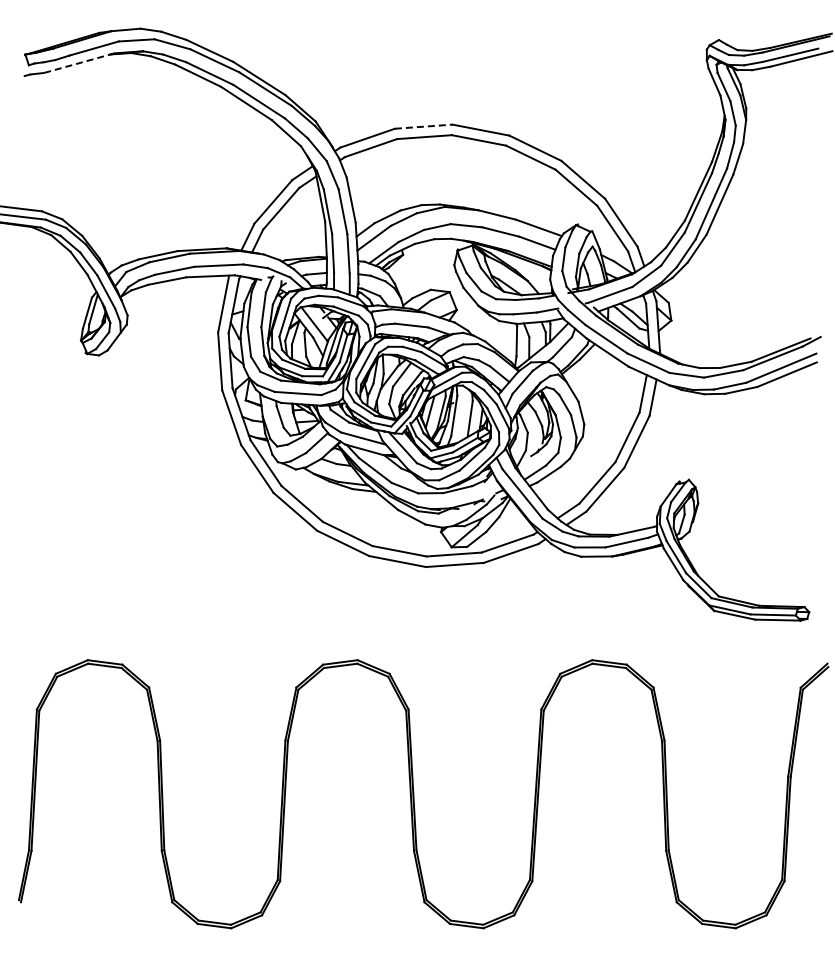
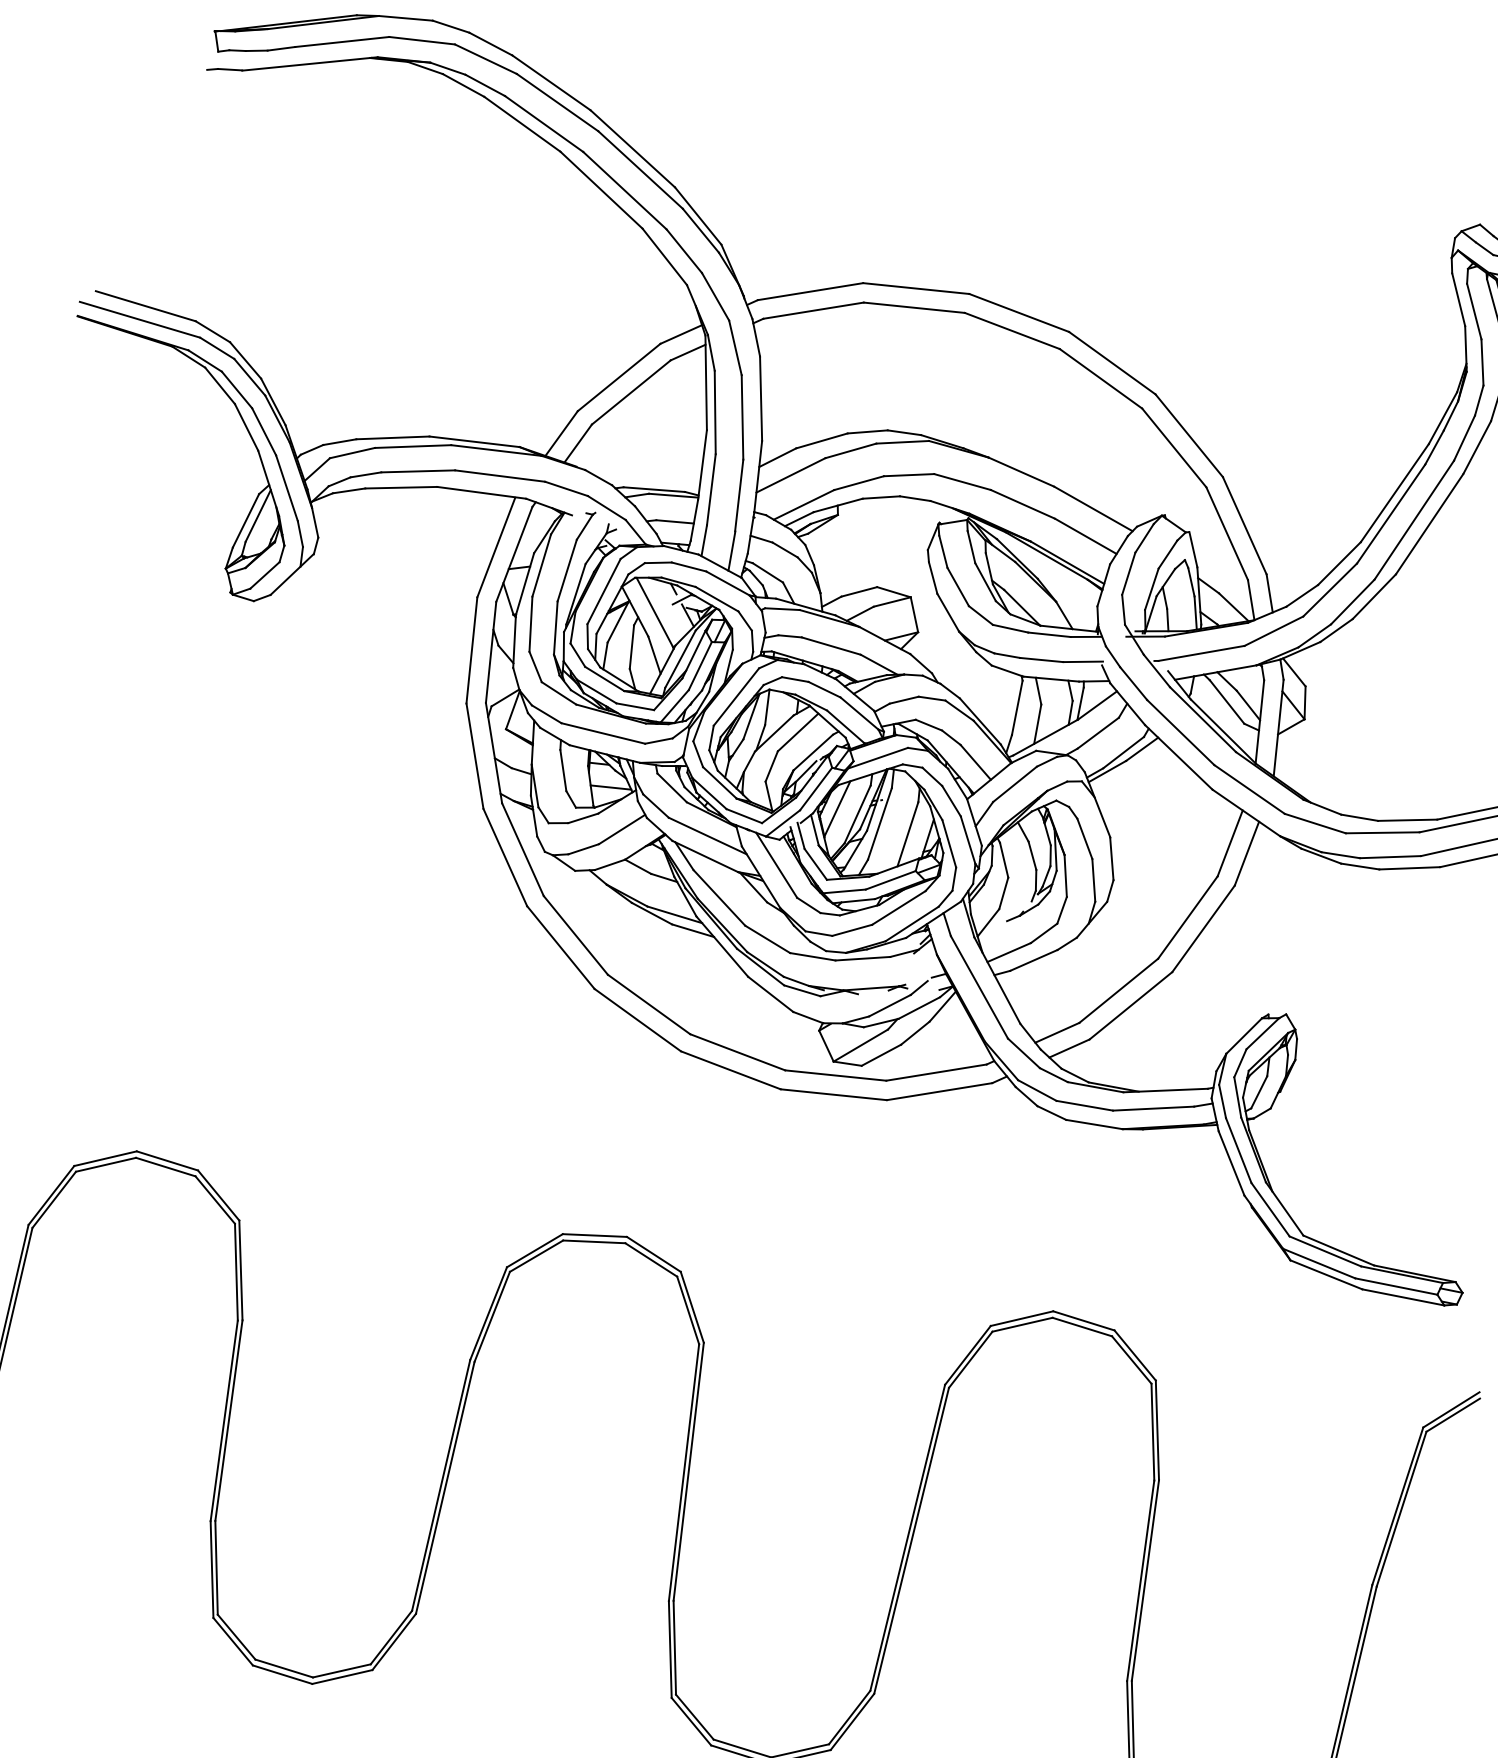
line: (79, 63) -> (310, 64), dashed -> solid
line: (423, 126) -> (915, 288), dashed -> solid

